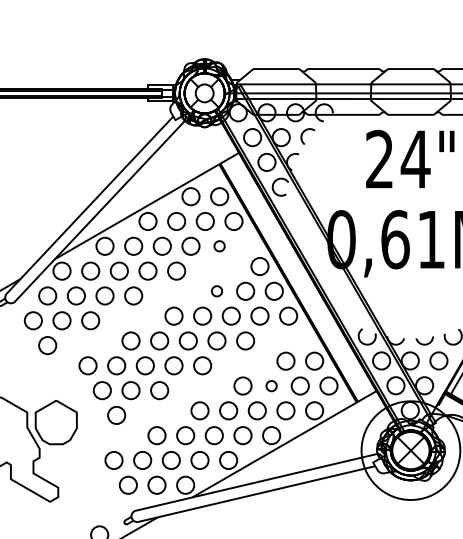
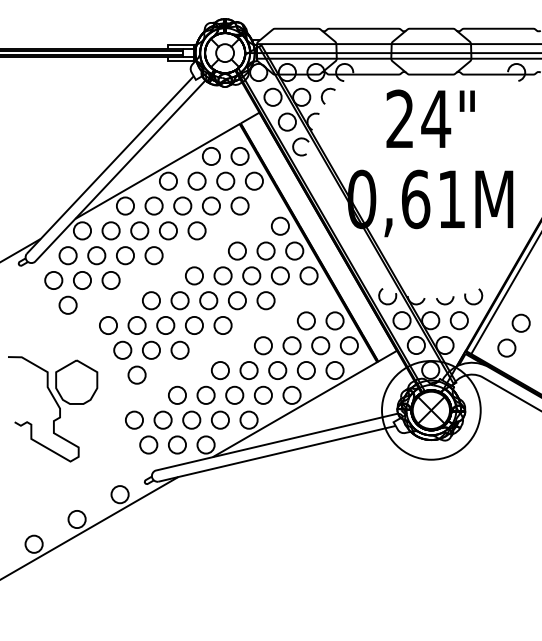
circle: (219, 245) -> (239, 205), size x1.67
circle: (217, 290) -> (237, 250), size x1.67
circle: (271, 385) -> (291, 345), size x1.67

